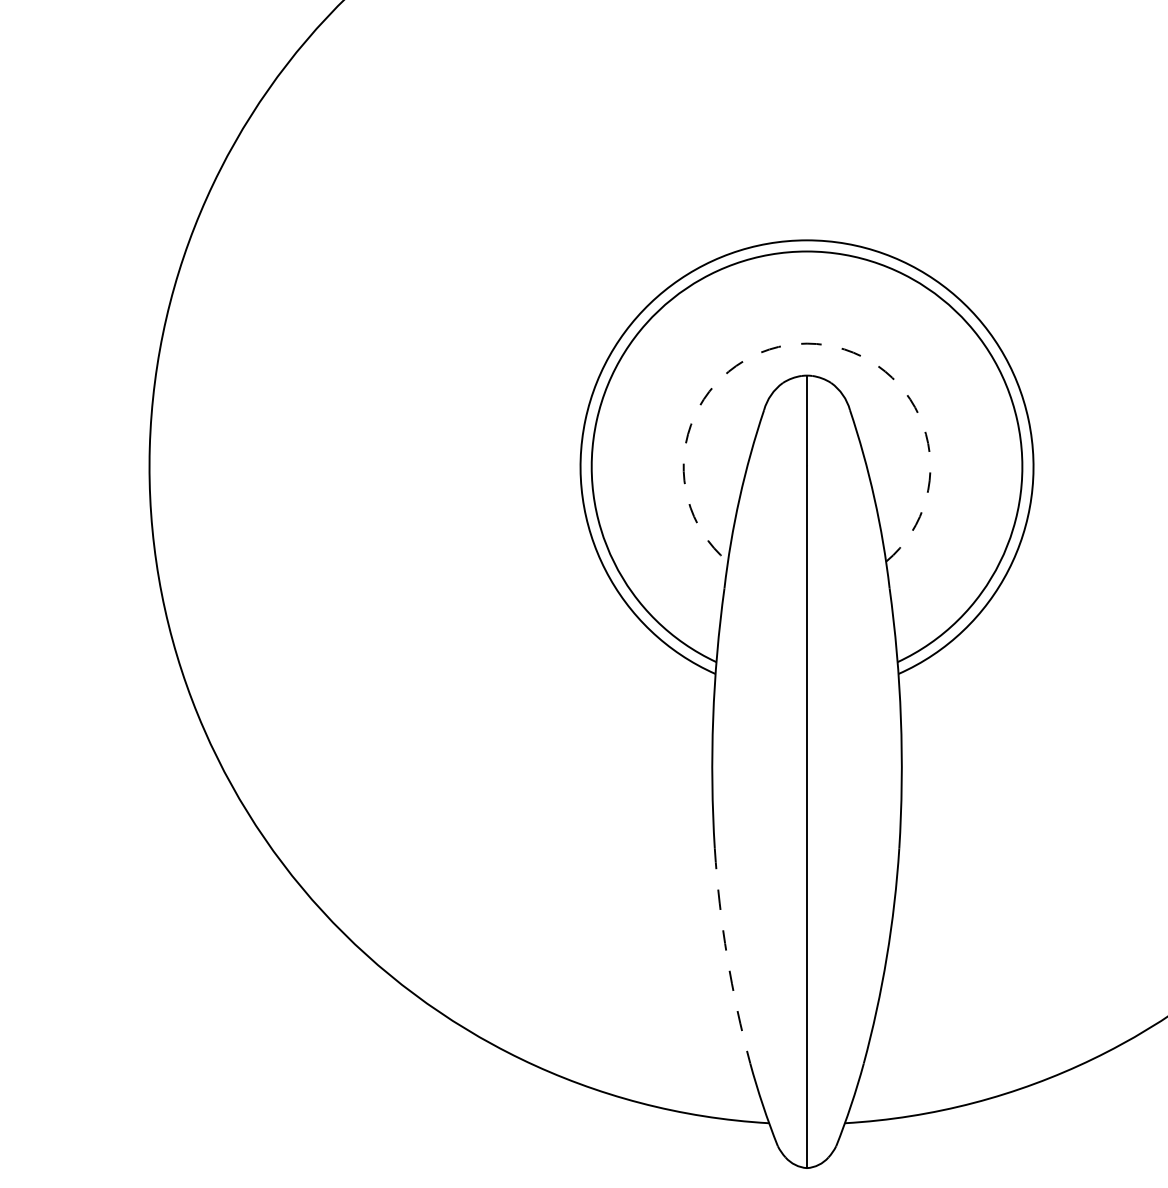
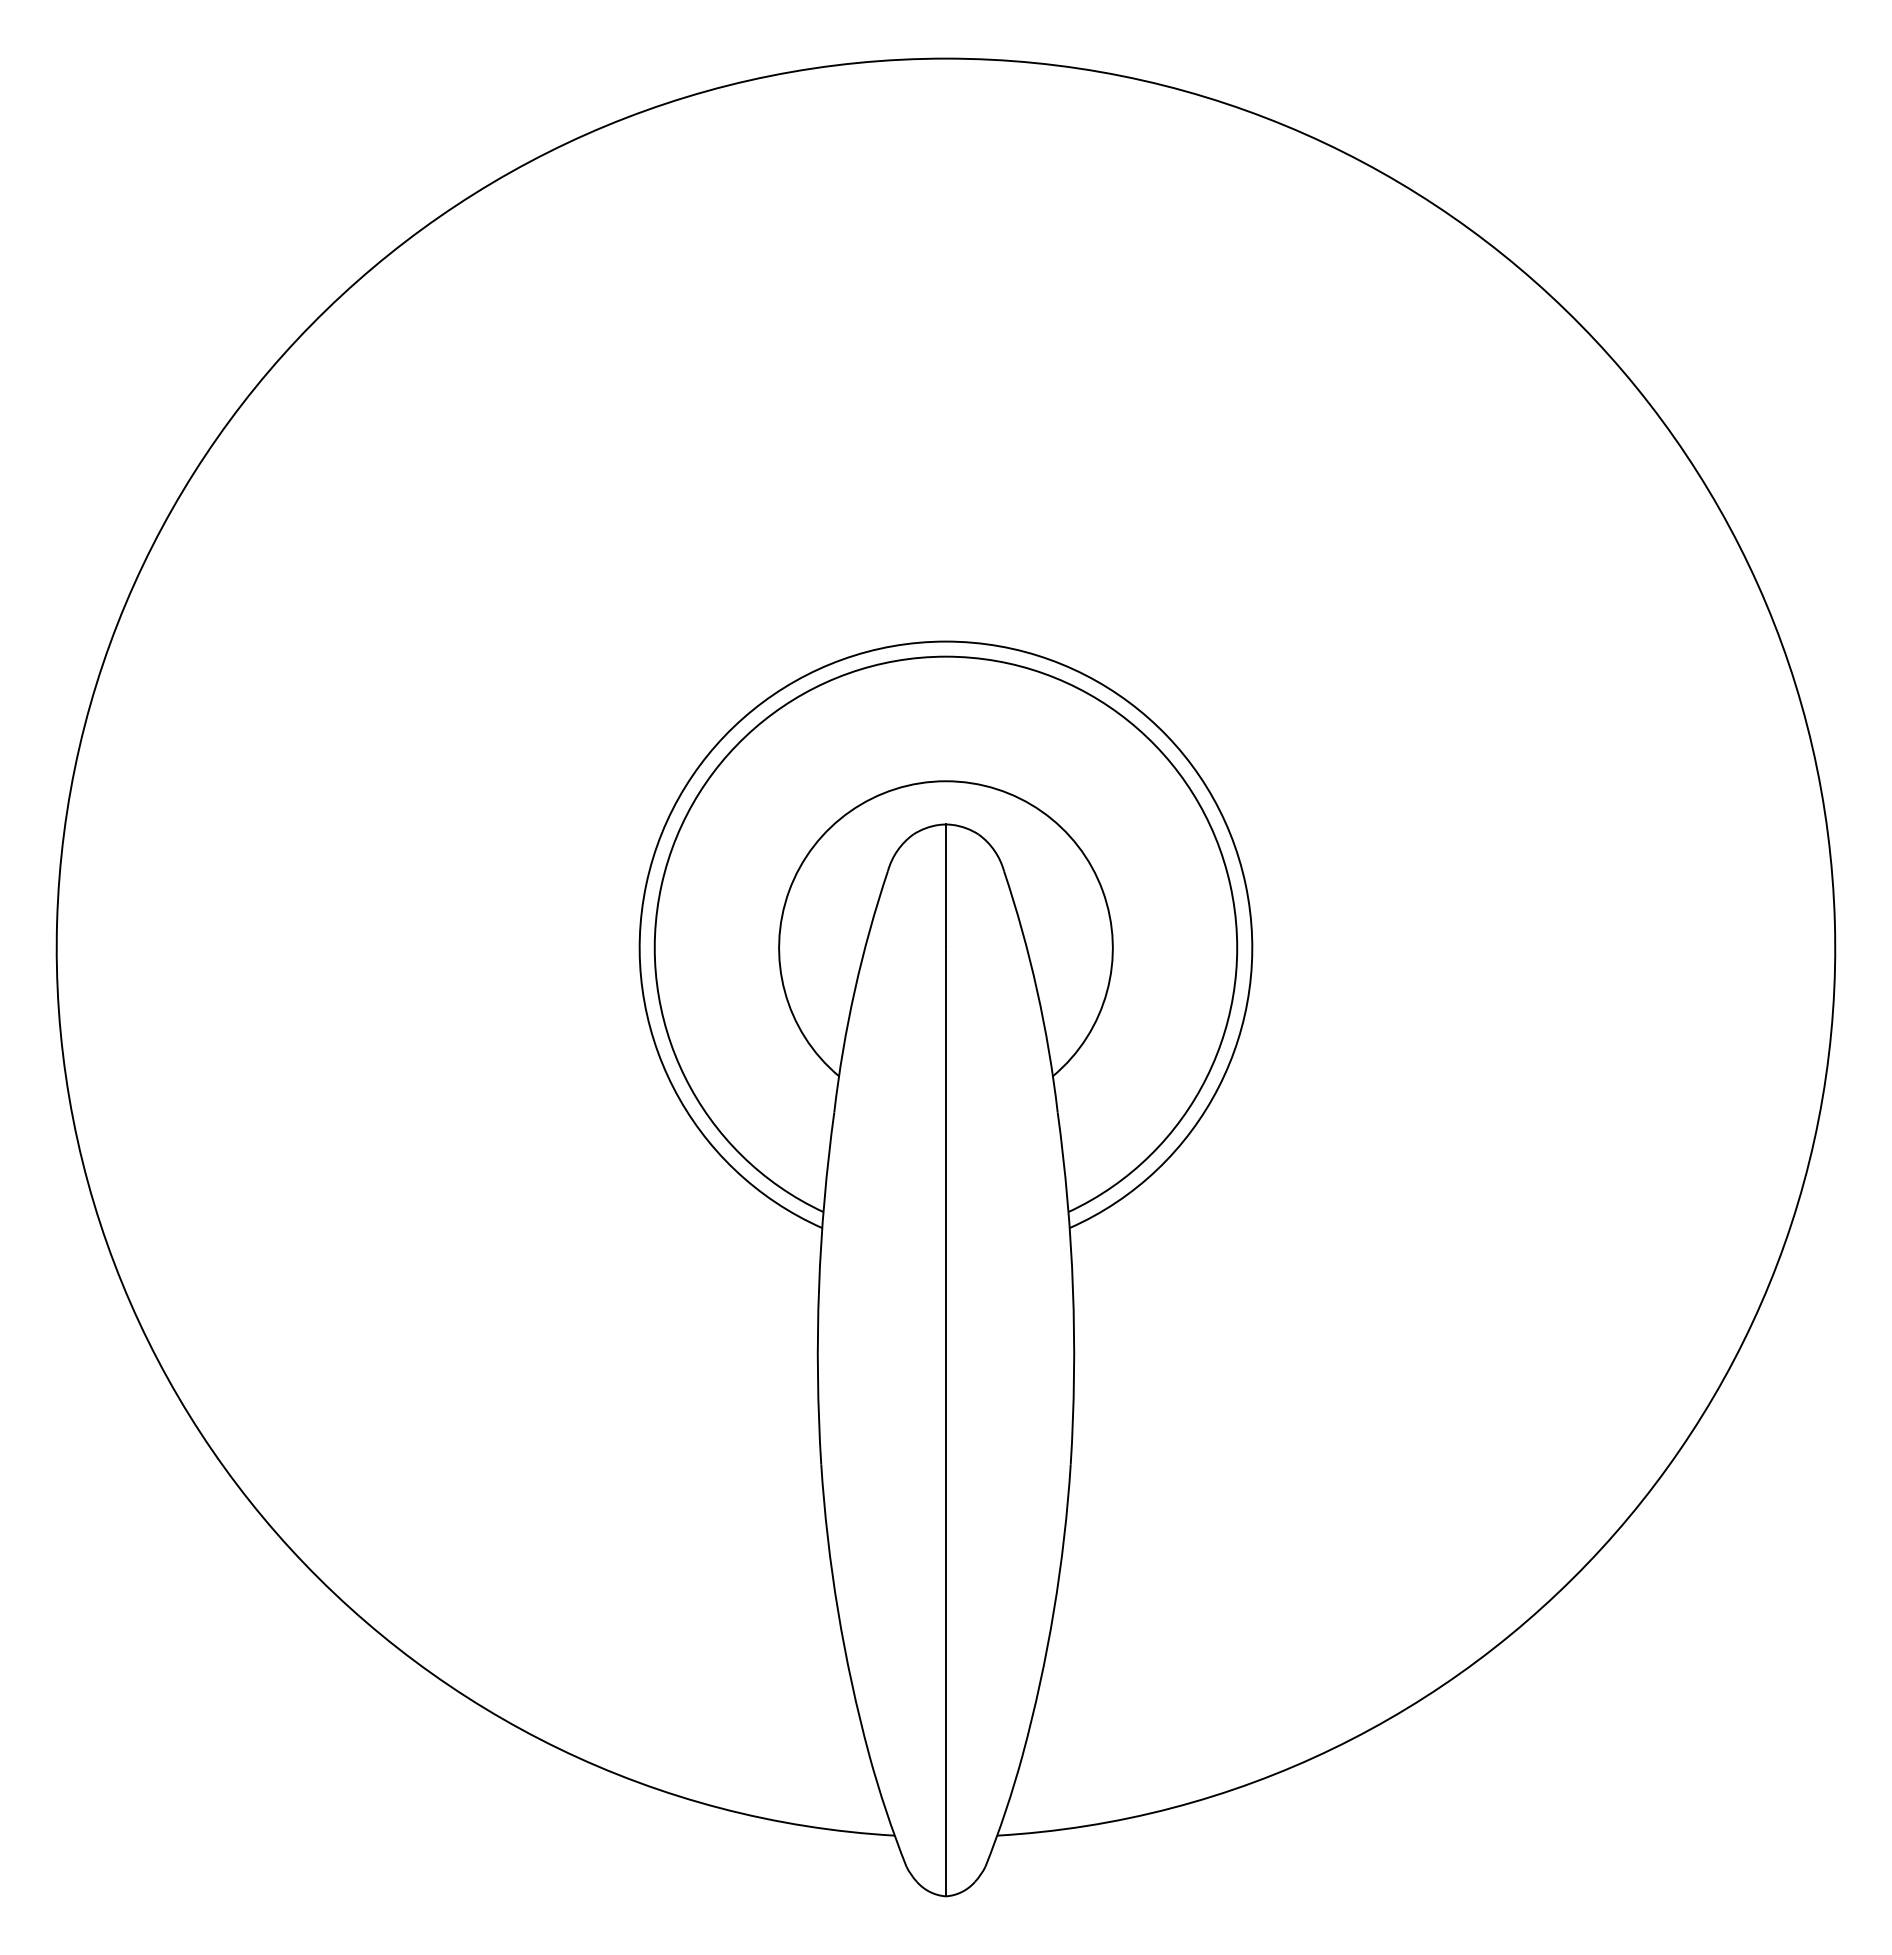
arc: (806, 343) -> (945, 781), dashed -> solid
arc: (727, 956) -> (838, 1610), dashed -> solid

